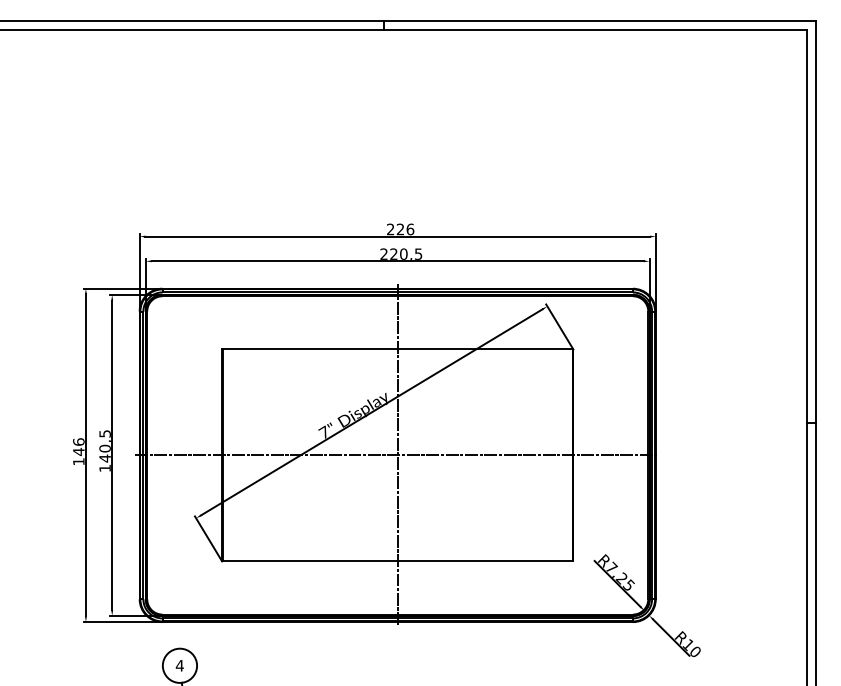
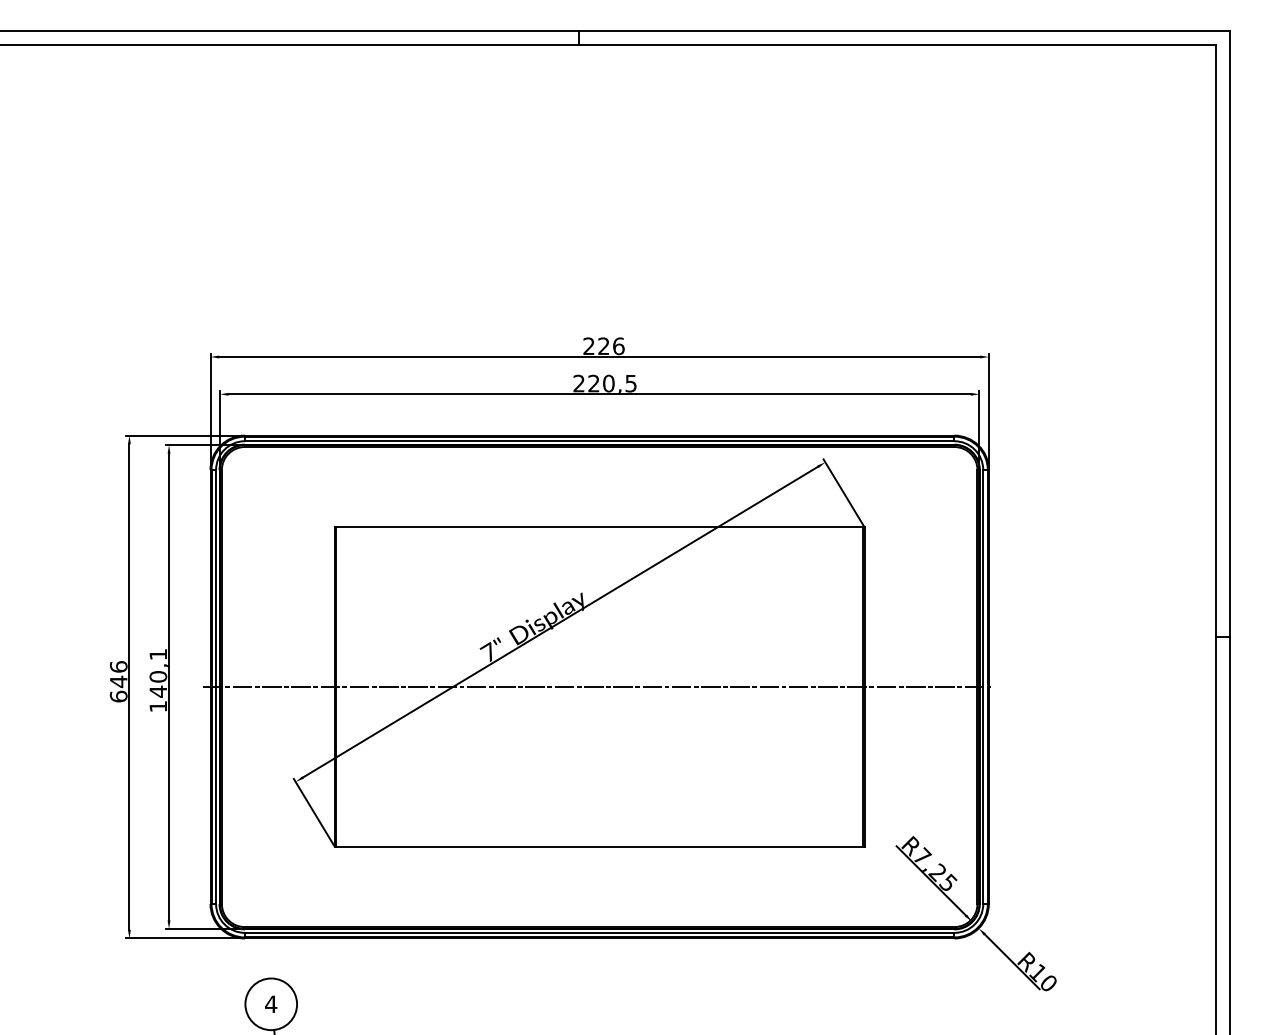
text: (104, 433) -> (157, 653), 140,5 -> 140,1
line: (397, 454) -> (599, 685), removed
text: (78, 461) -> (118, 696), 146 -> 646

